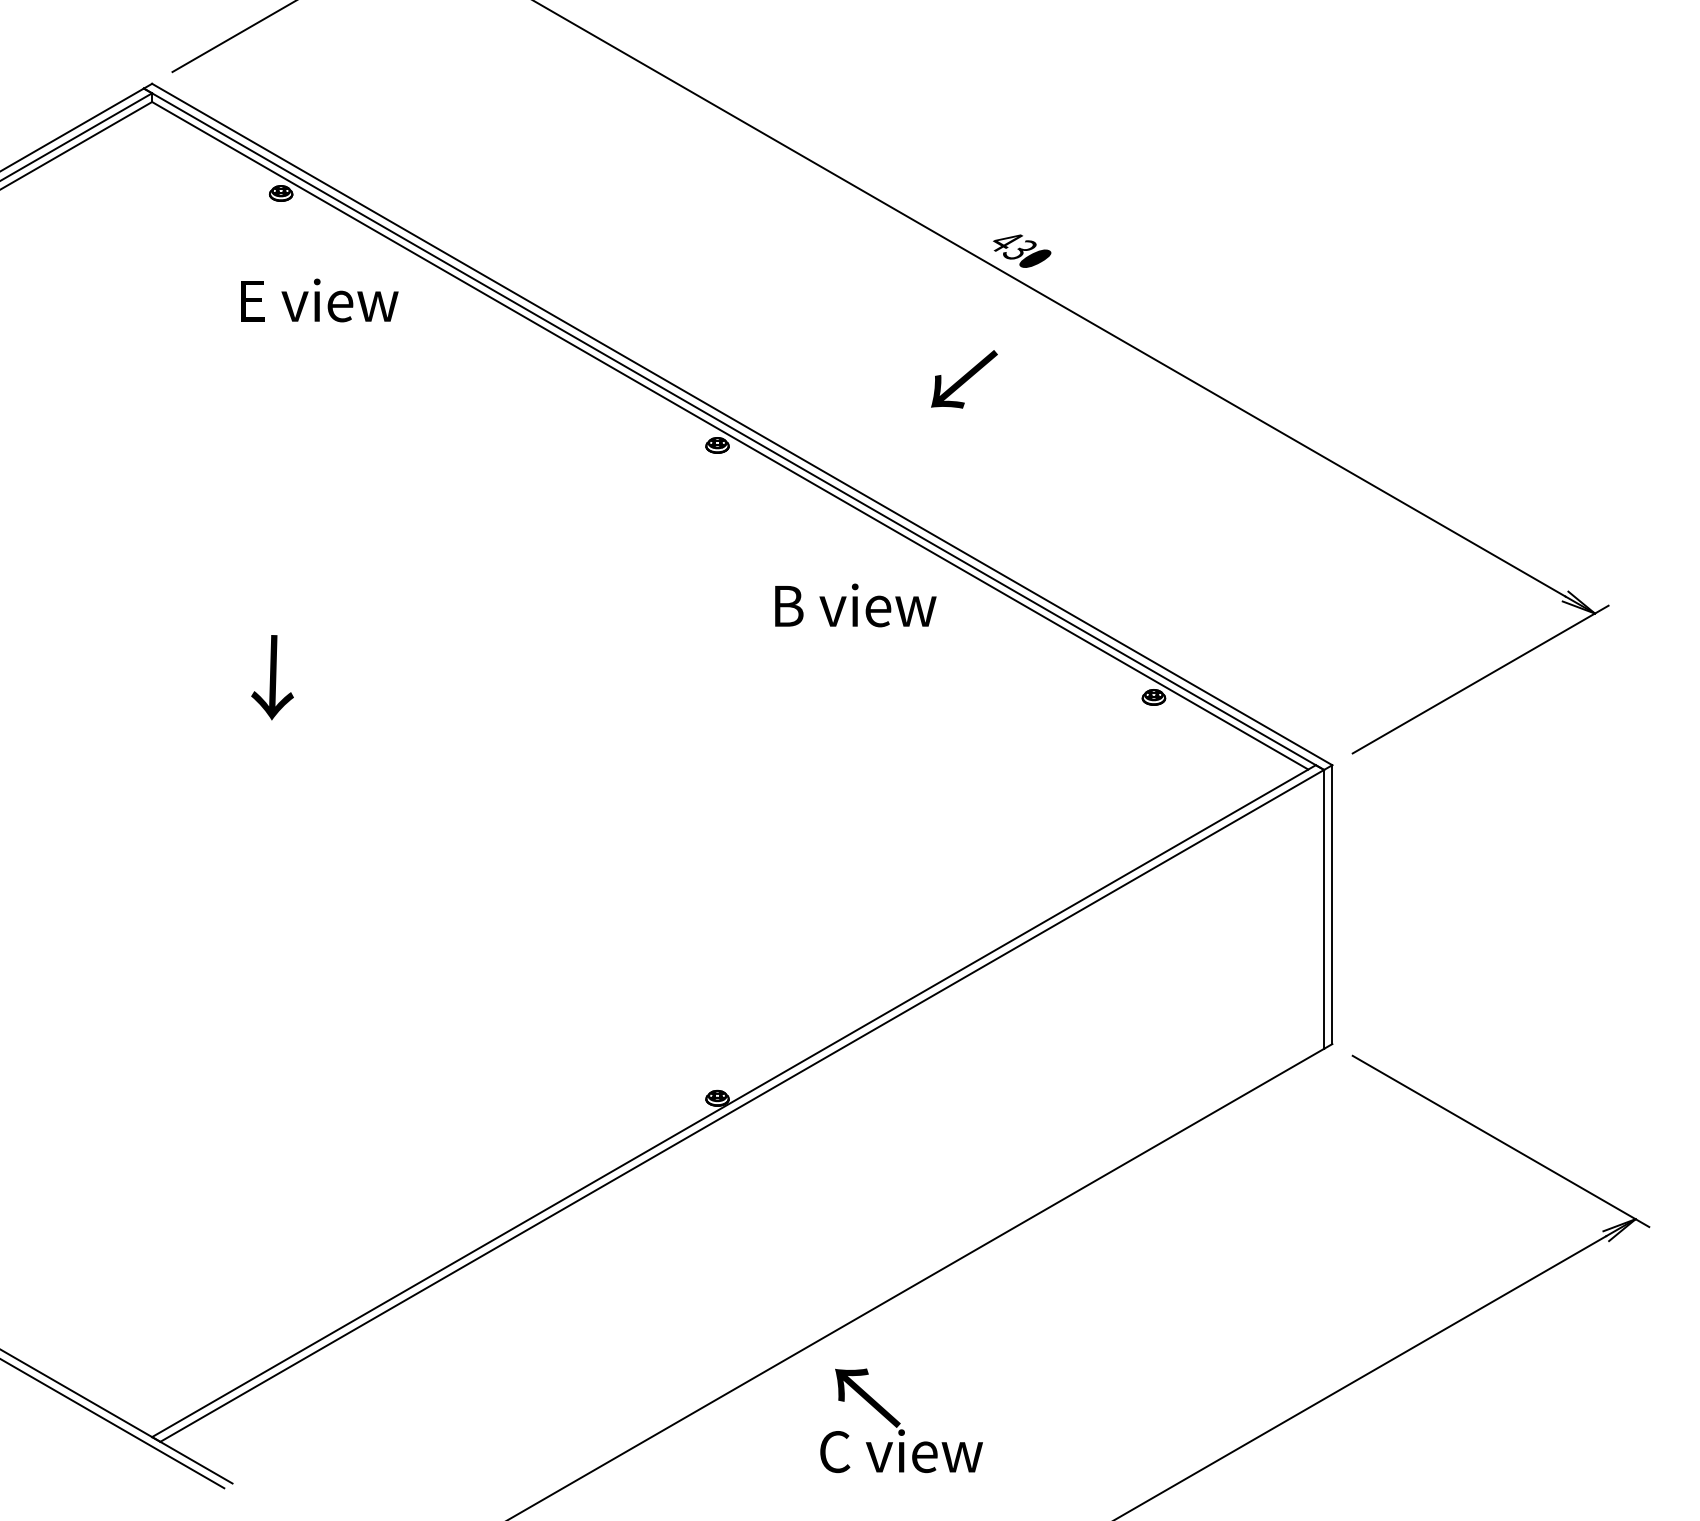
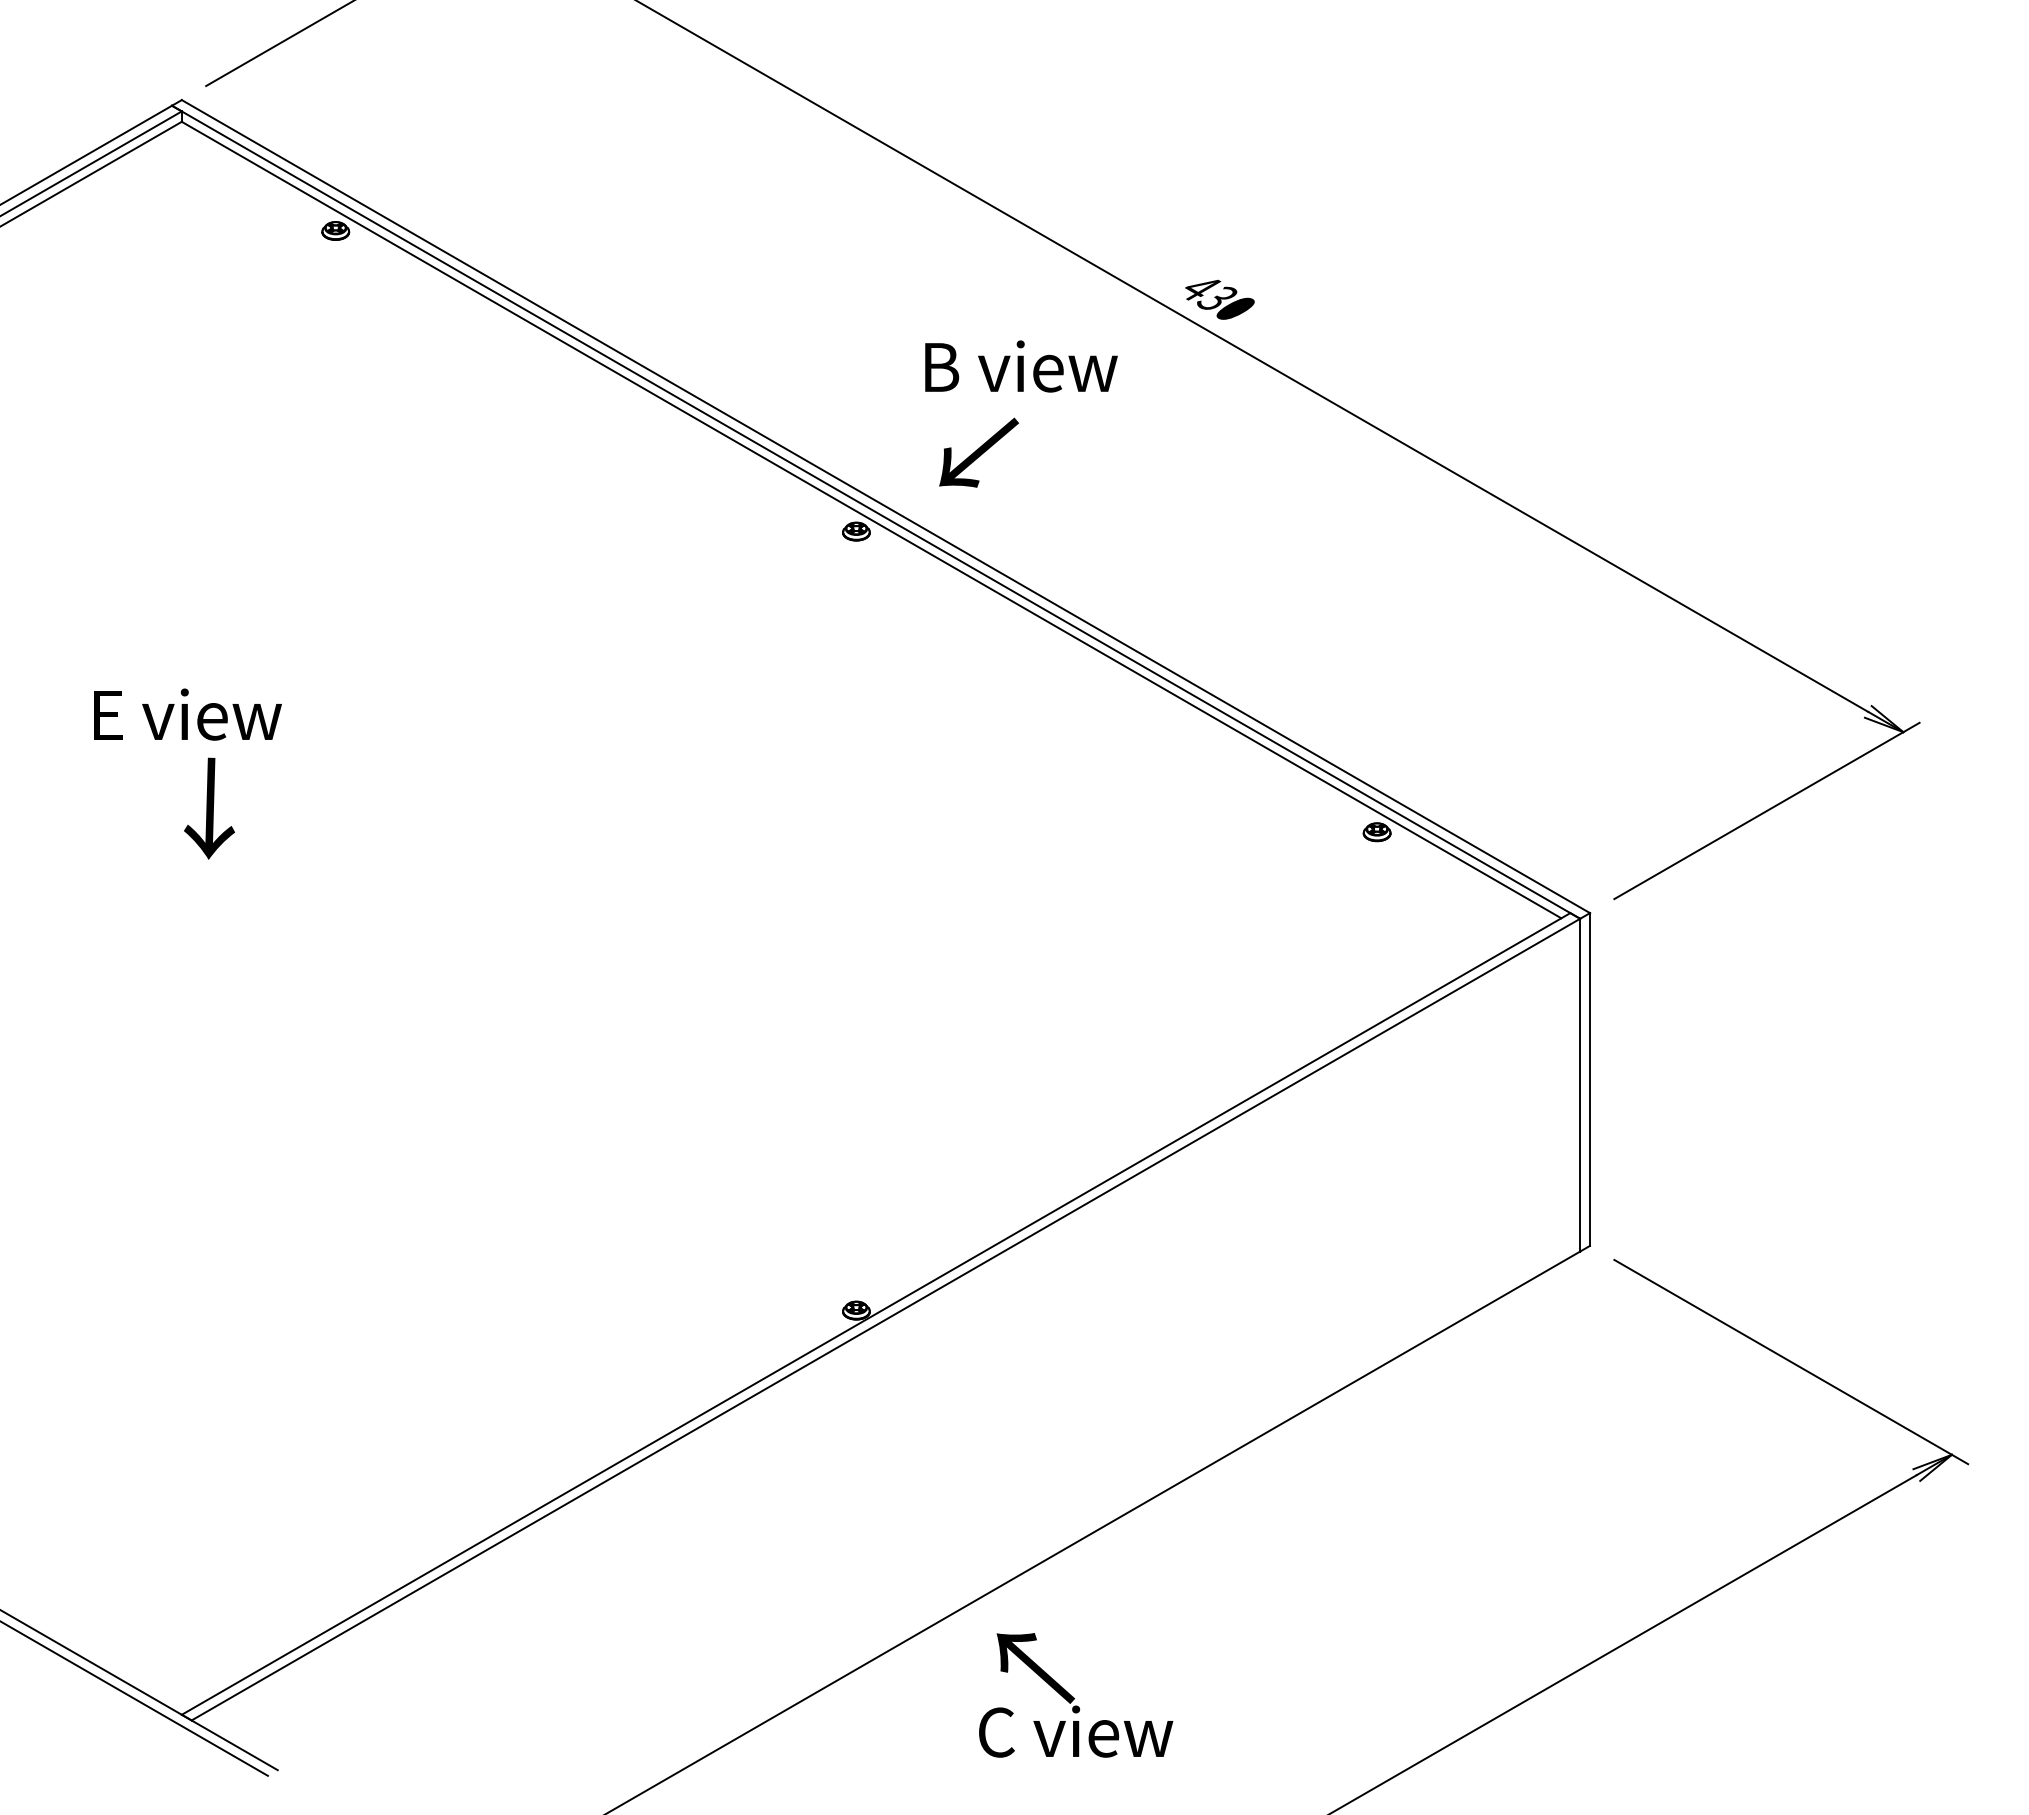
text: (319, 300) -> (187, 714), moved
text: (963, 379) -> (978, 452), moved
text: (855, 605) -> (1021, 366), moved
text: (272, 677) -> (209, 808), moved

